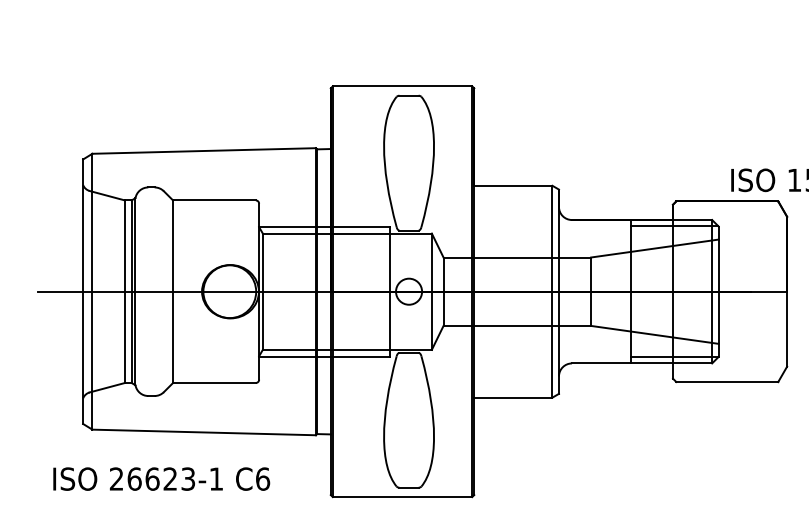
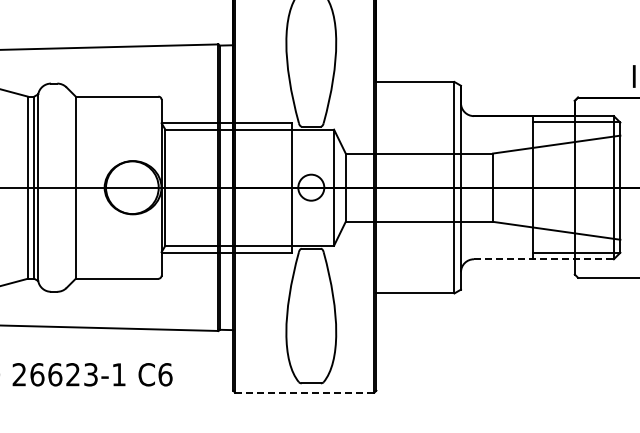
line: (642, 363) -> (544, 259), solid -> dashed
line: (402, 497) -> (304, 393), solid -> dashed

